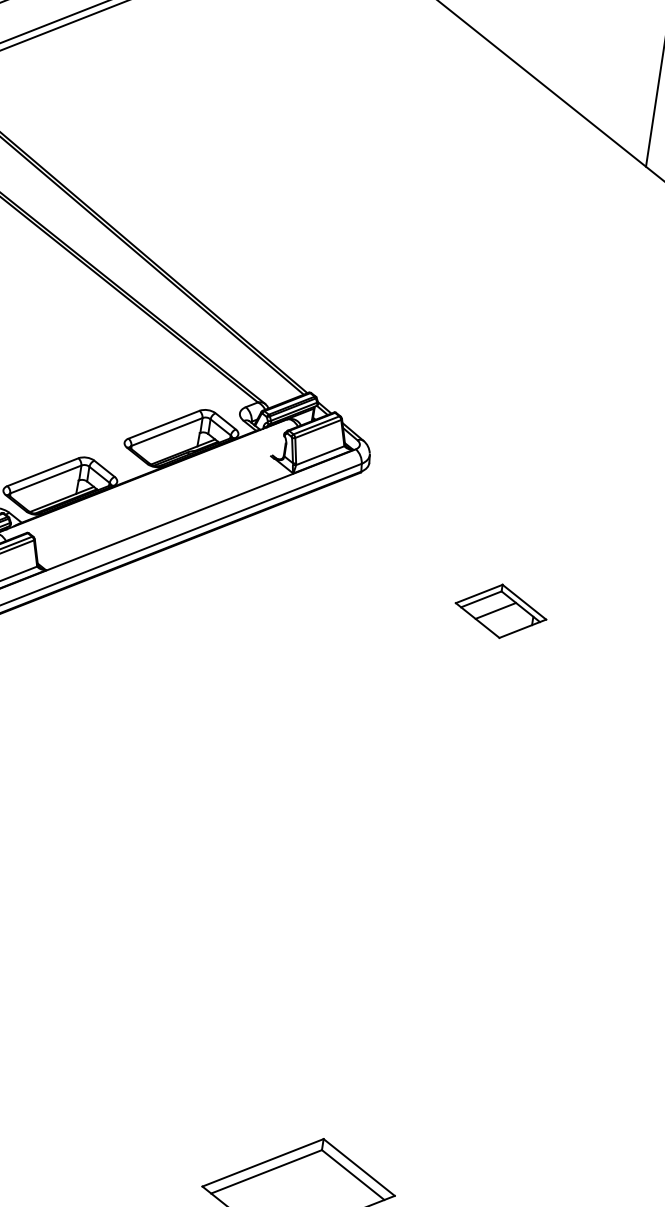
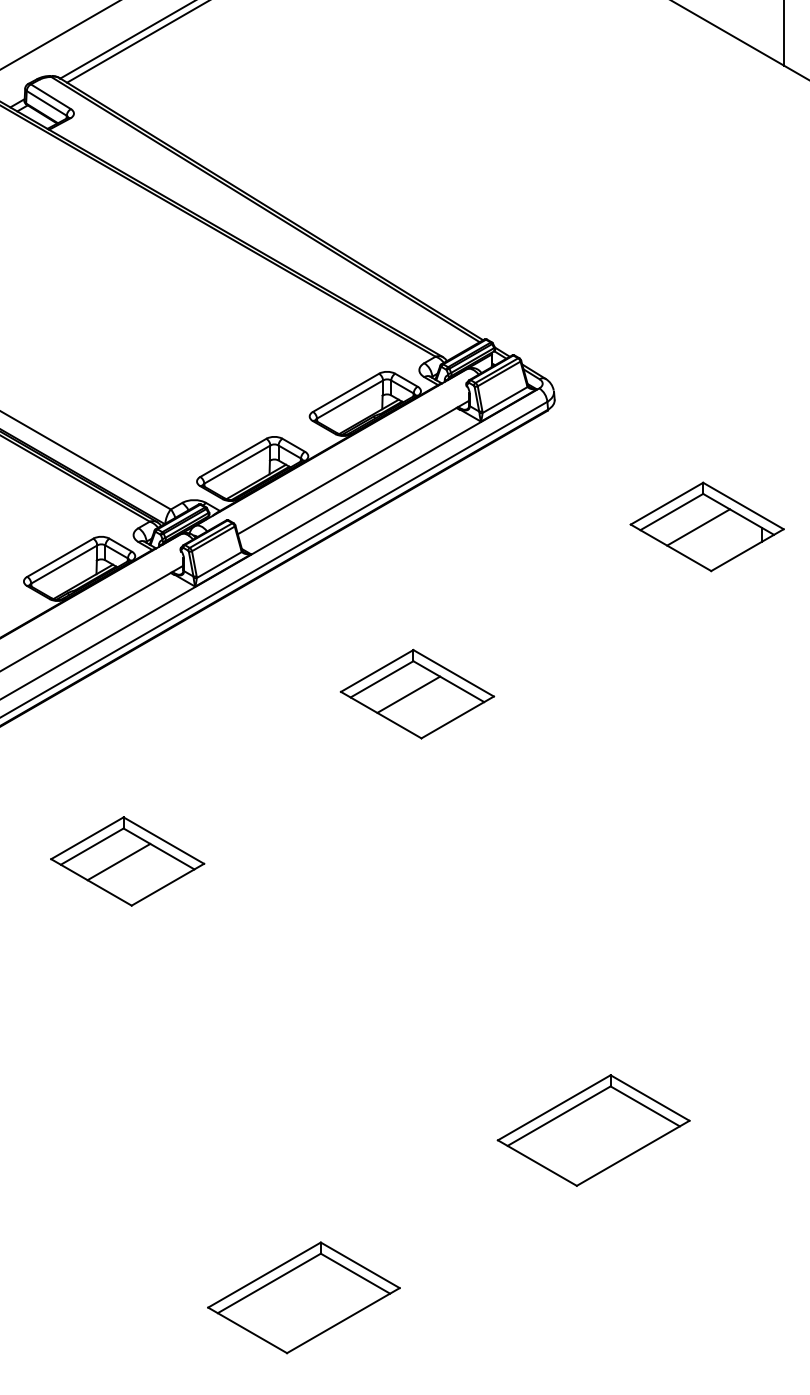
line: (160, 499) -> (353, 467), added
part: (500, 610) -> (706, 526), size x1.67
part: (189, 732) -> (417, 693), added

